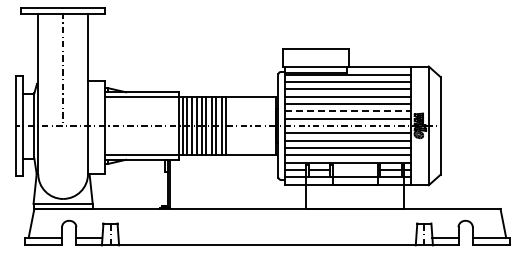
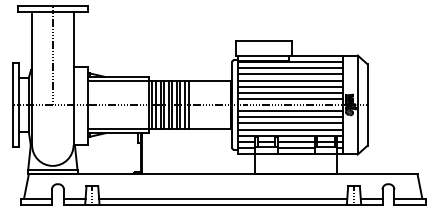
line: (348, 111) -> (290, 92), dashed -> solid
line: (354, 169) -> (295, 141), added
line: (267, 238) -> (223, 198), added

